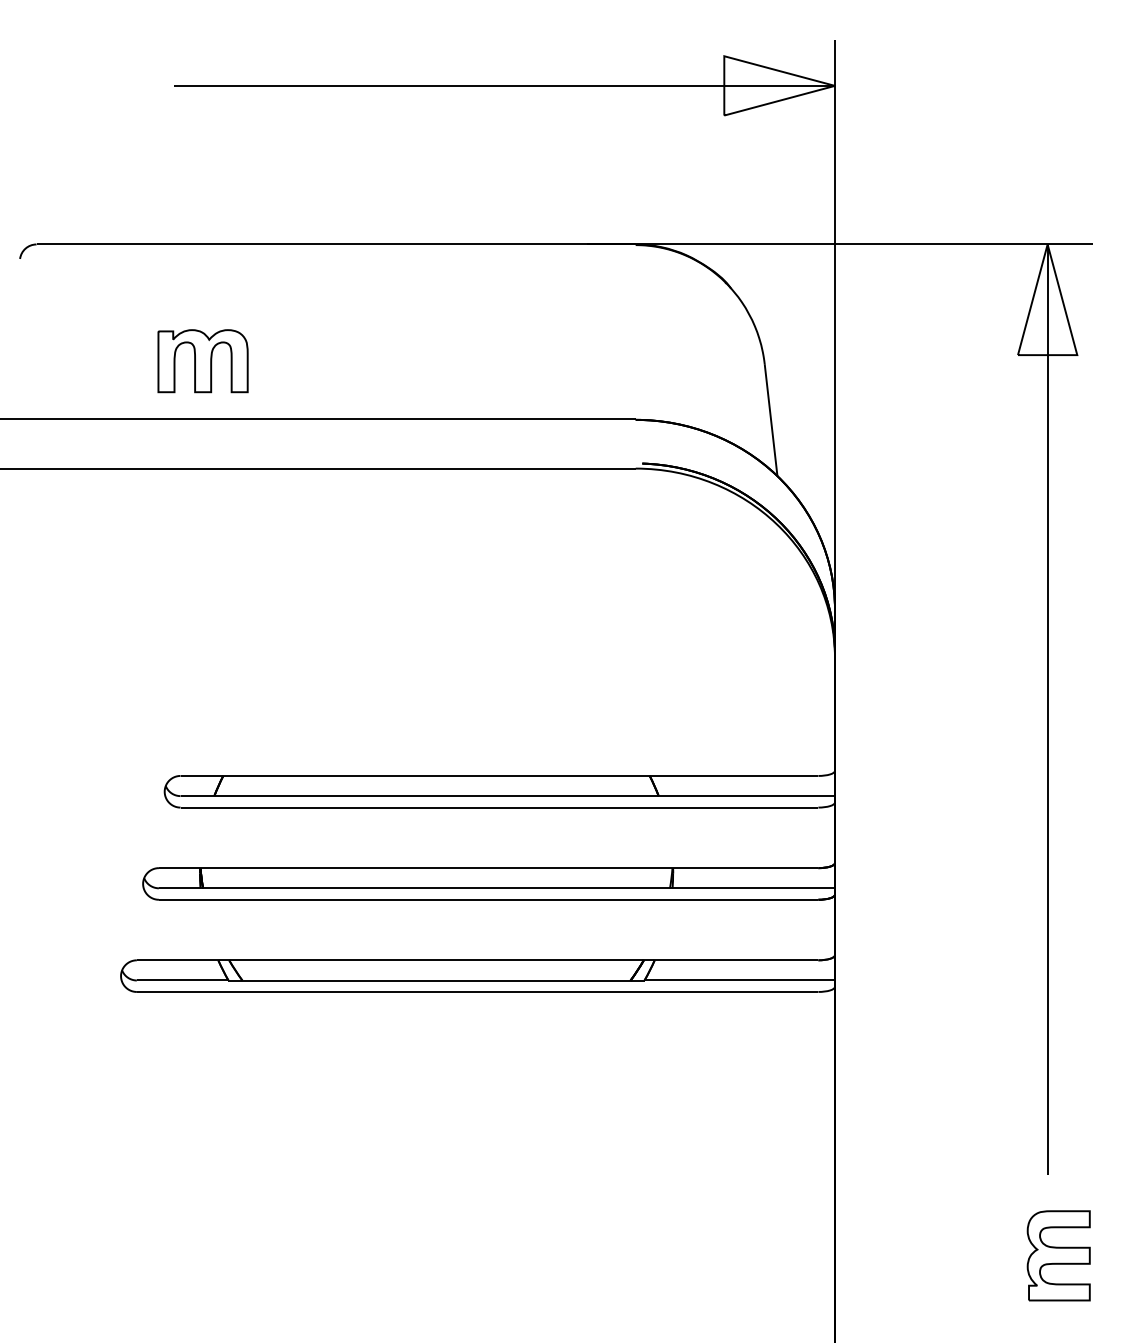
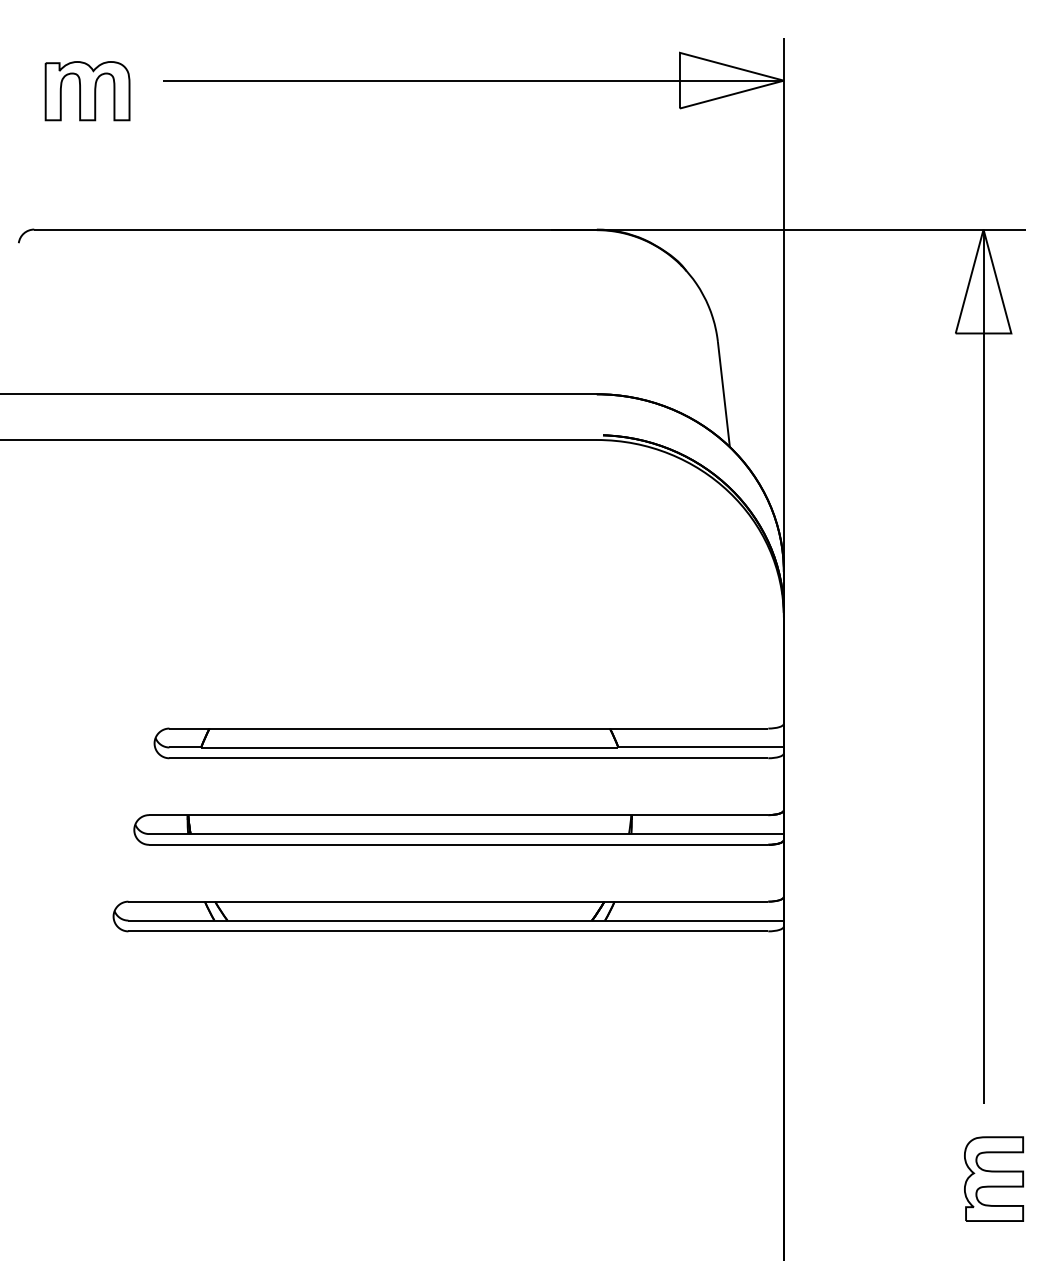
part: (202, 361) -> (87, 91), moved

